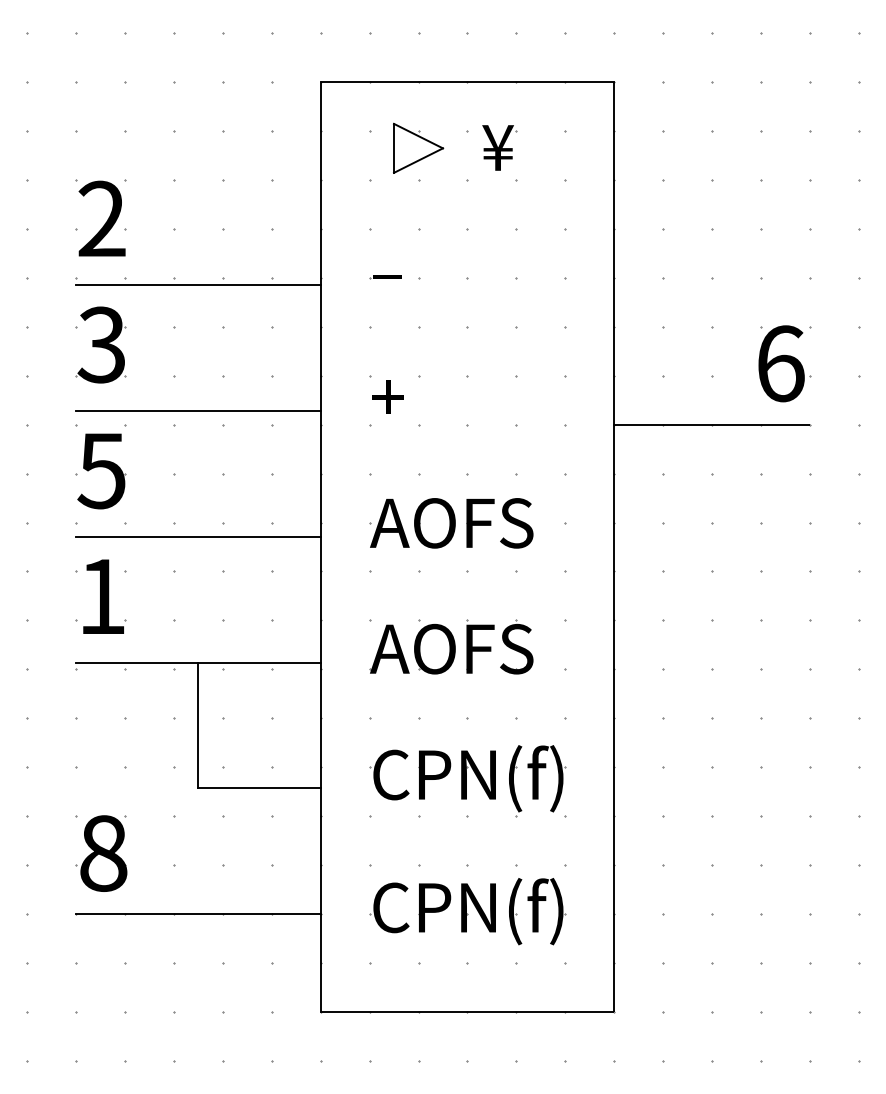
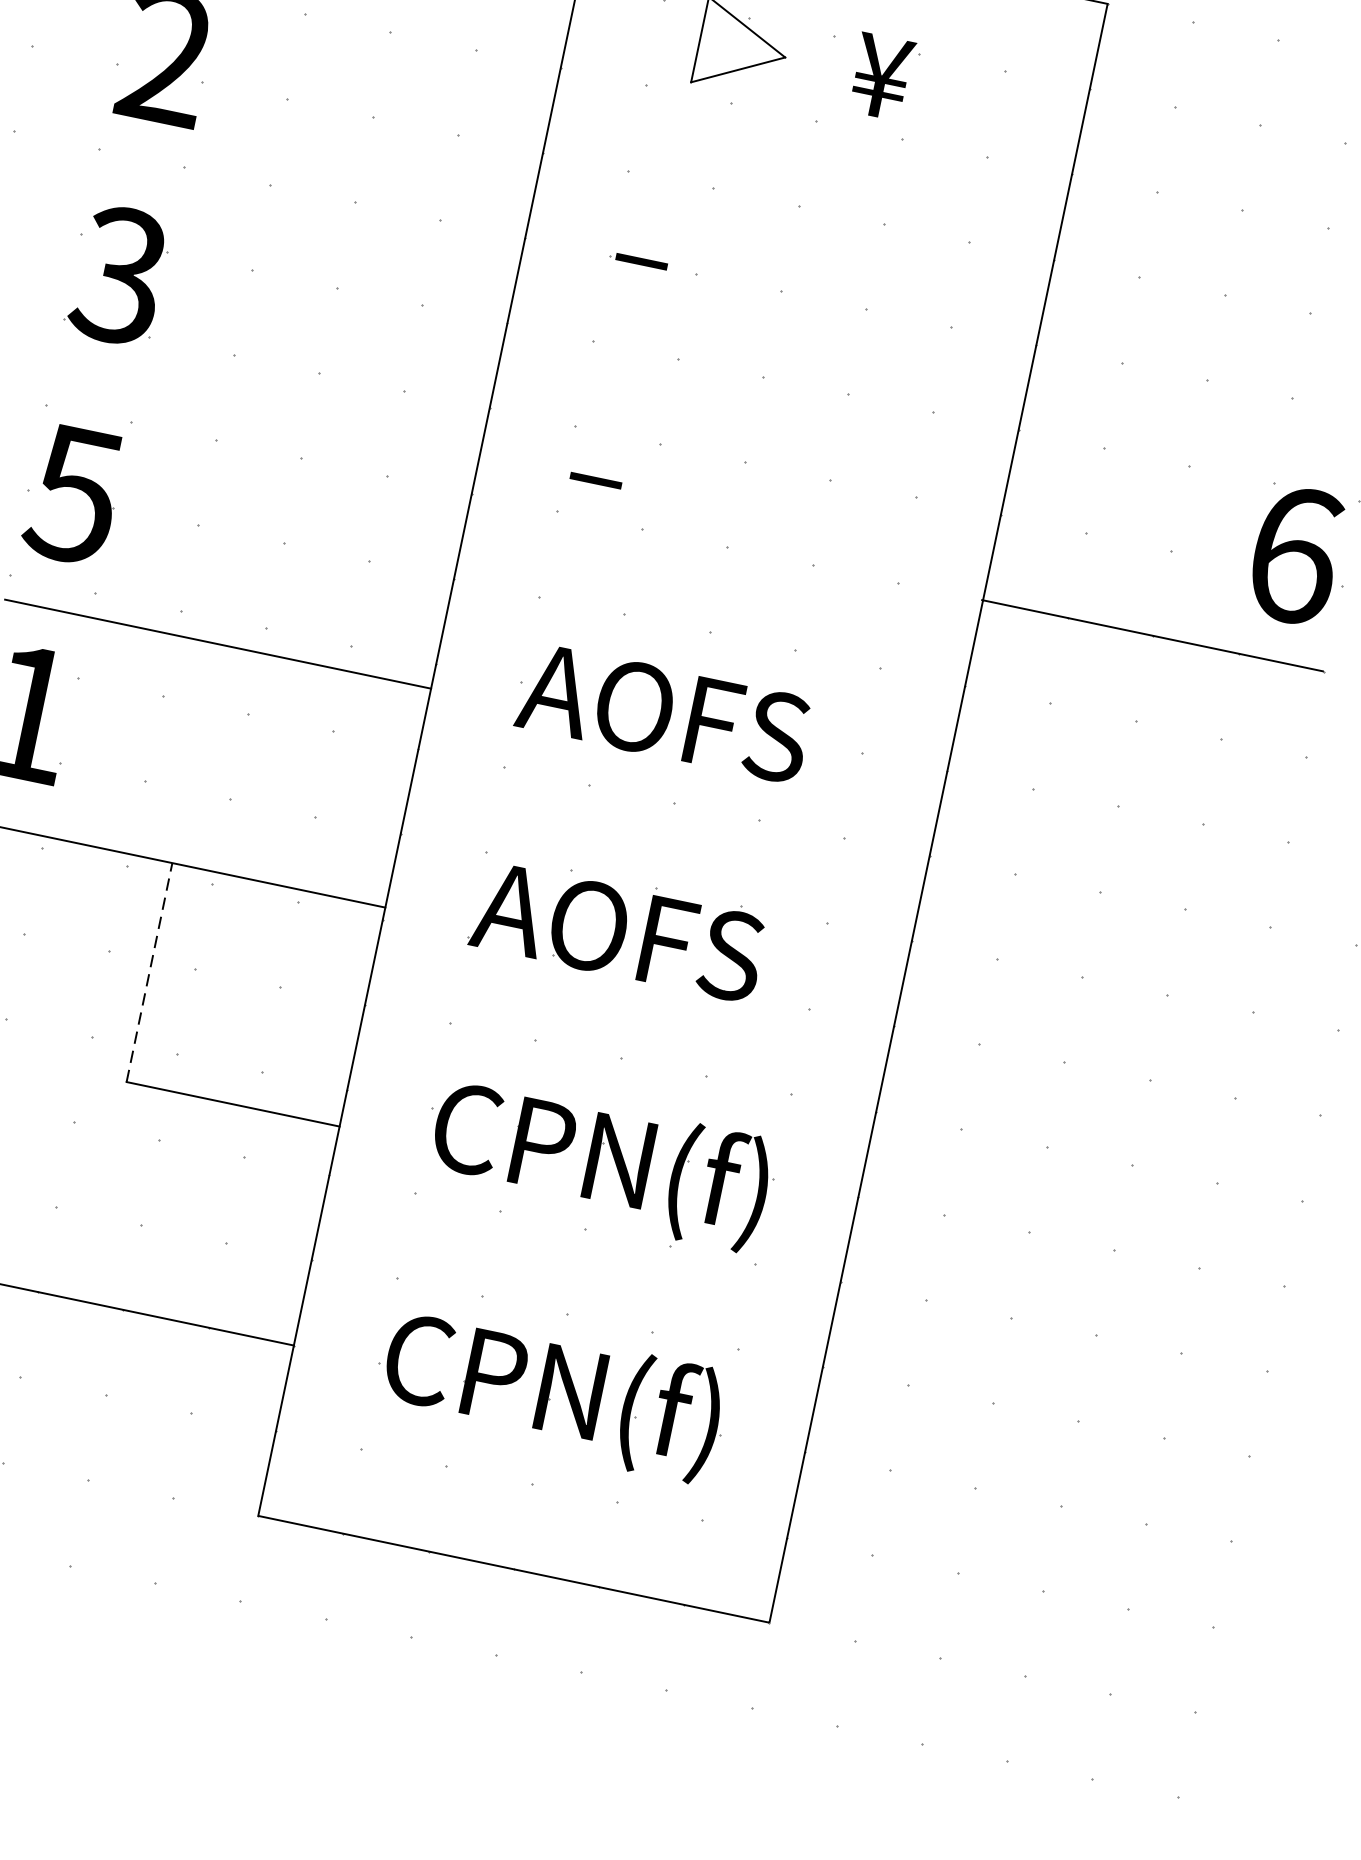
line: (197, 285) -> (308, 206), removed
text: (387, 396) -> (598, 469), + -> –
line: (197, 410) -> (262, 424), removed
line: (198, 725) -> (150, 972), solid -> dashed

